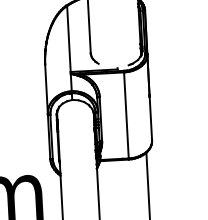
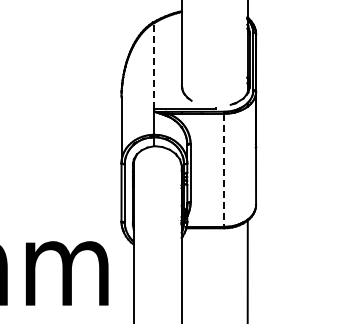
line: (68, 38) -> (154, 65), solid -> dashed
line: (126, 115) -> (224, 170), solid -> dashed

